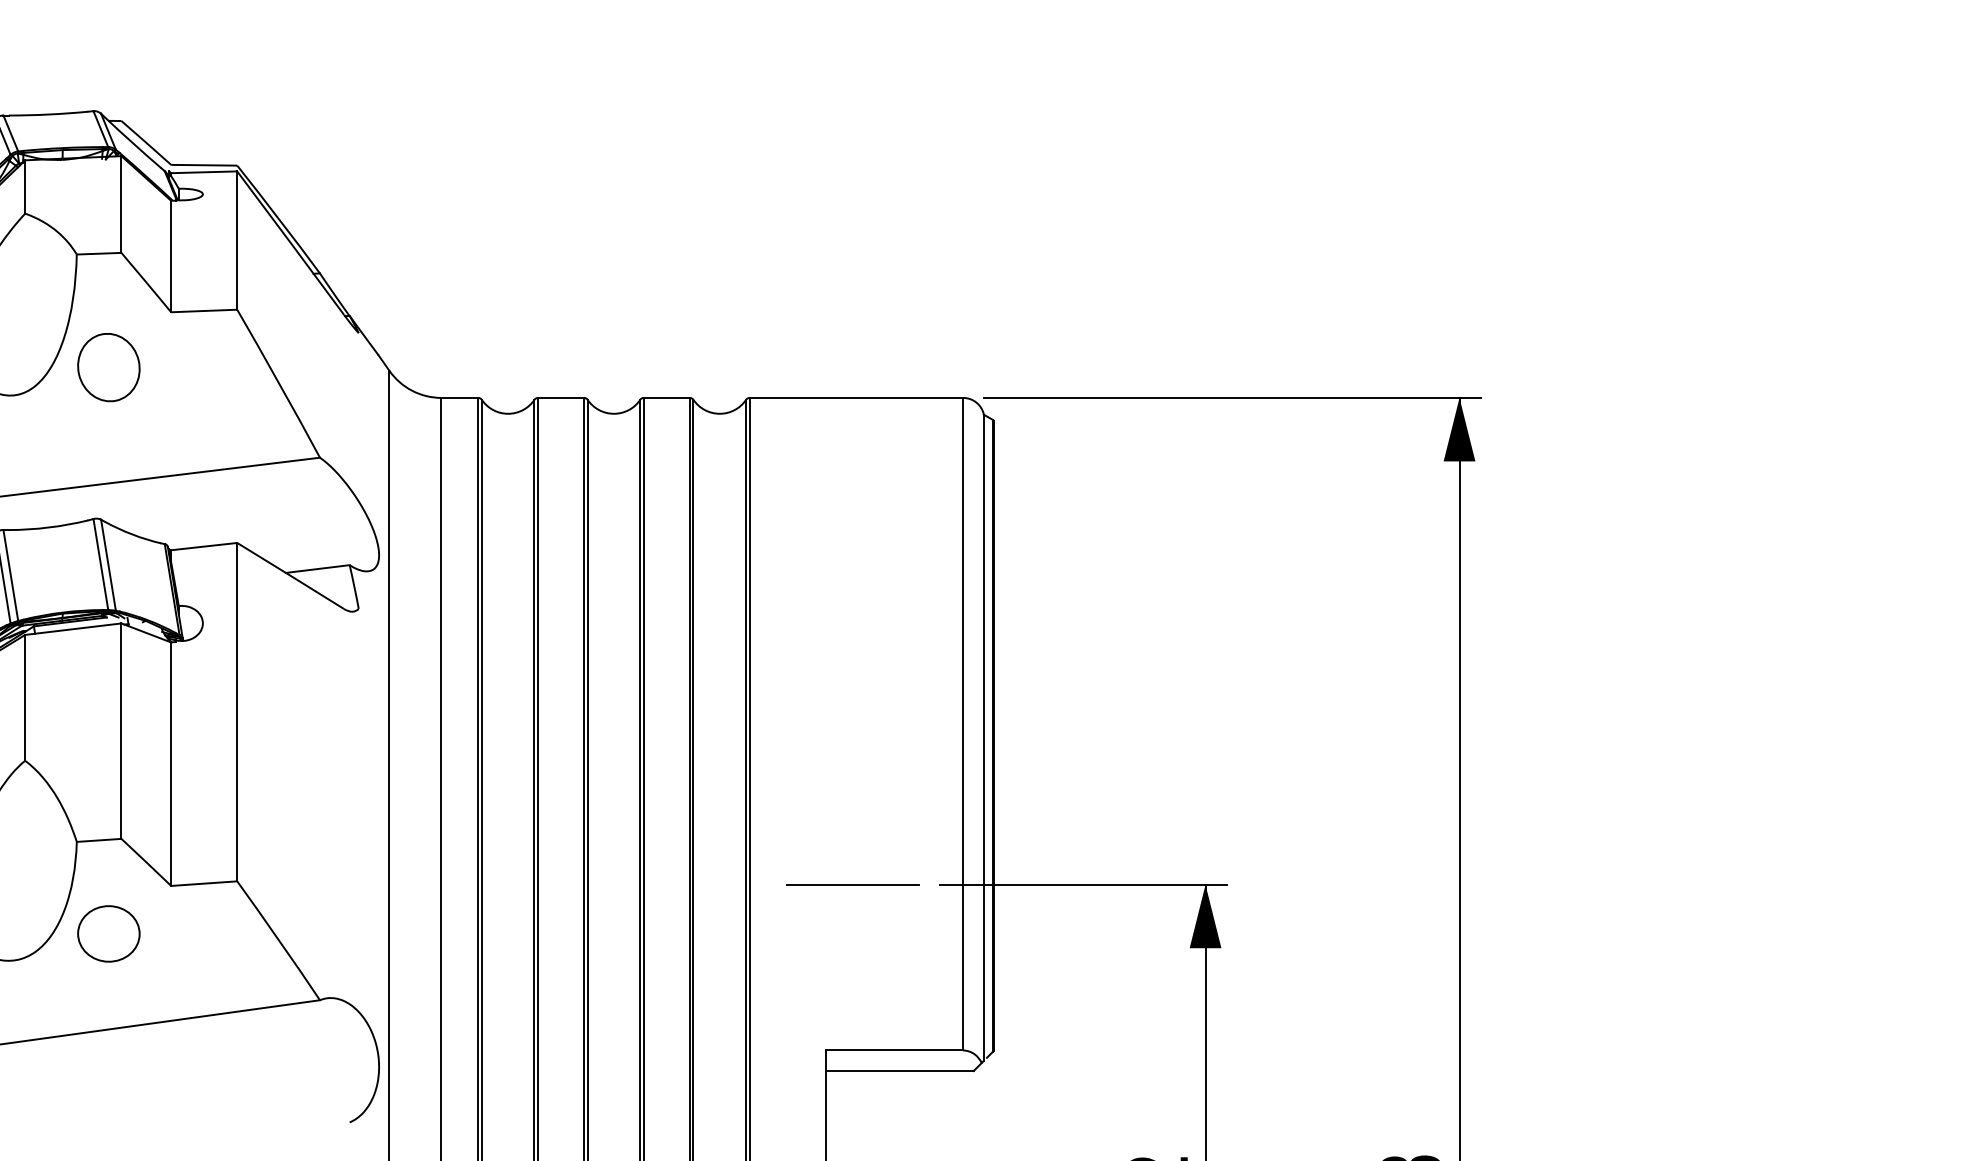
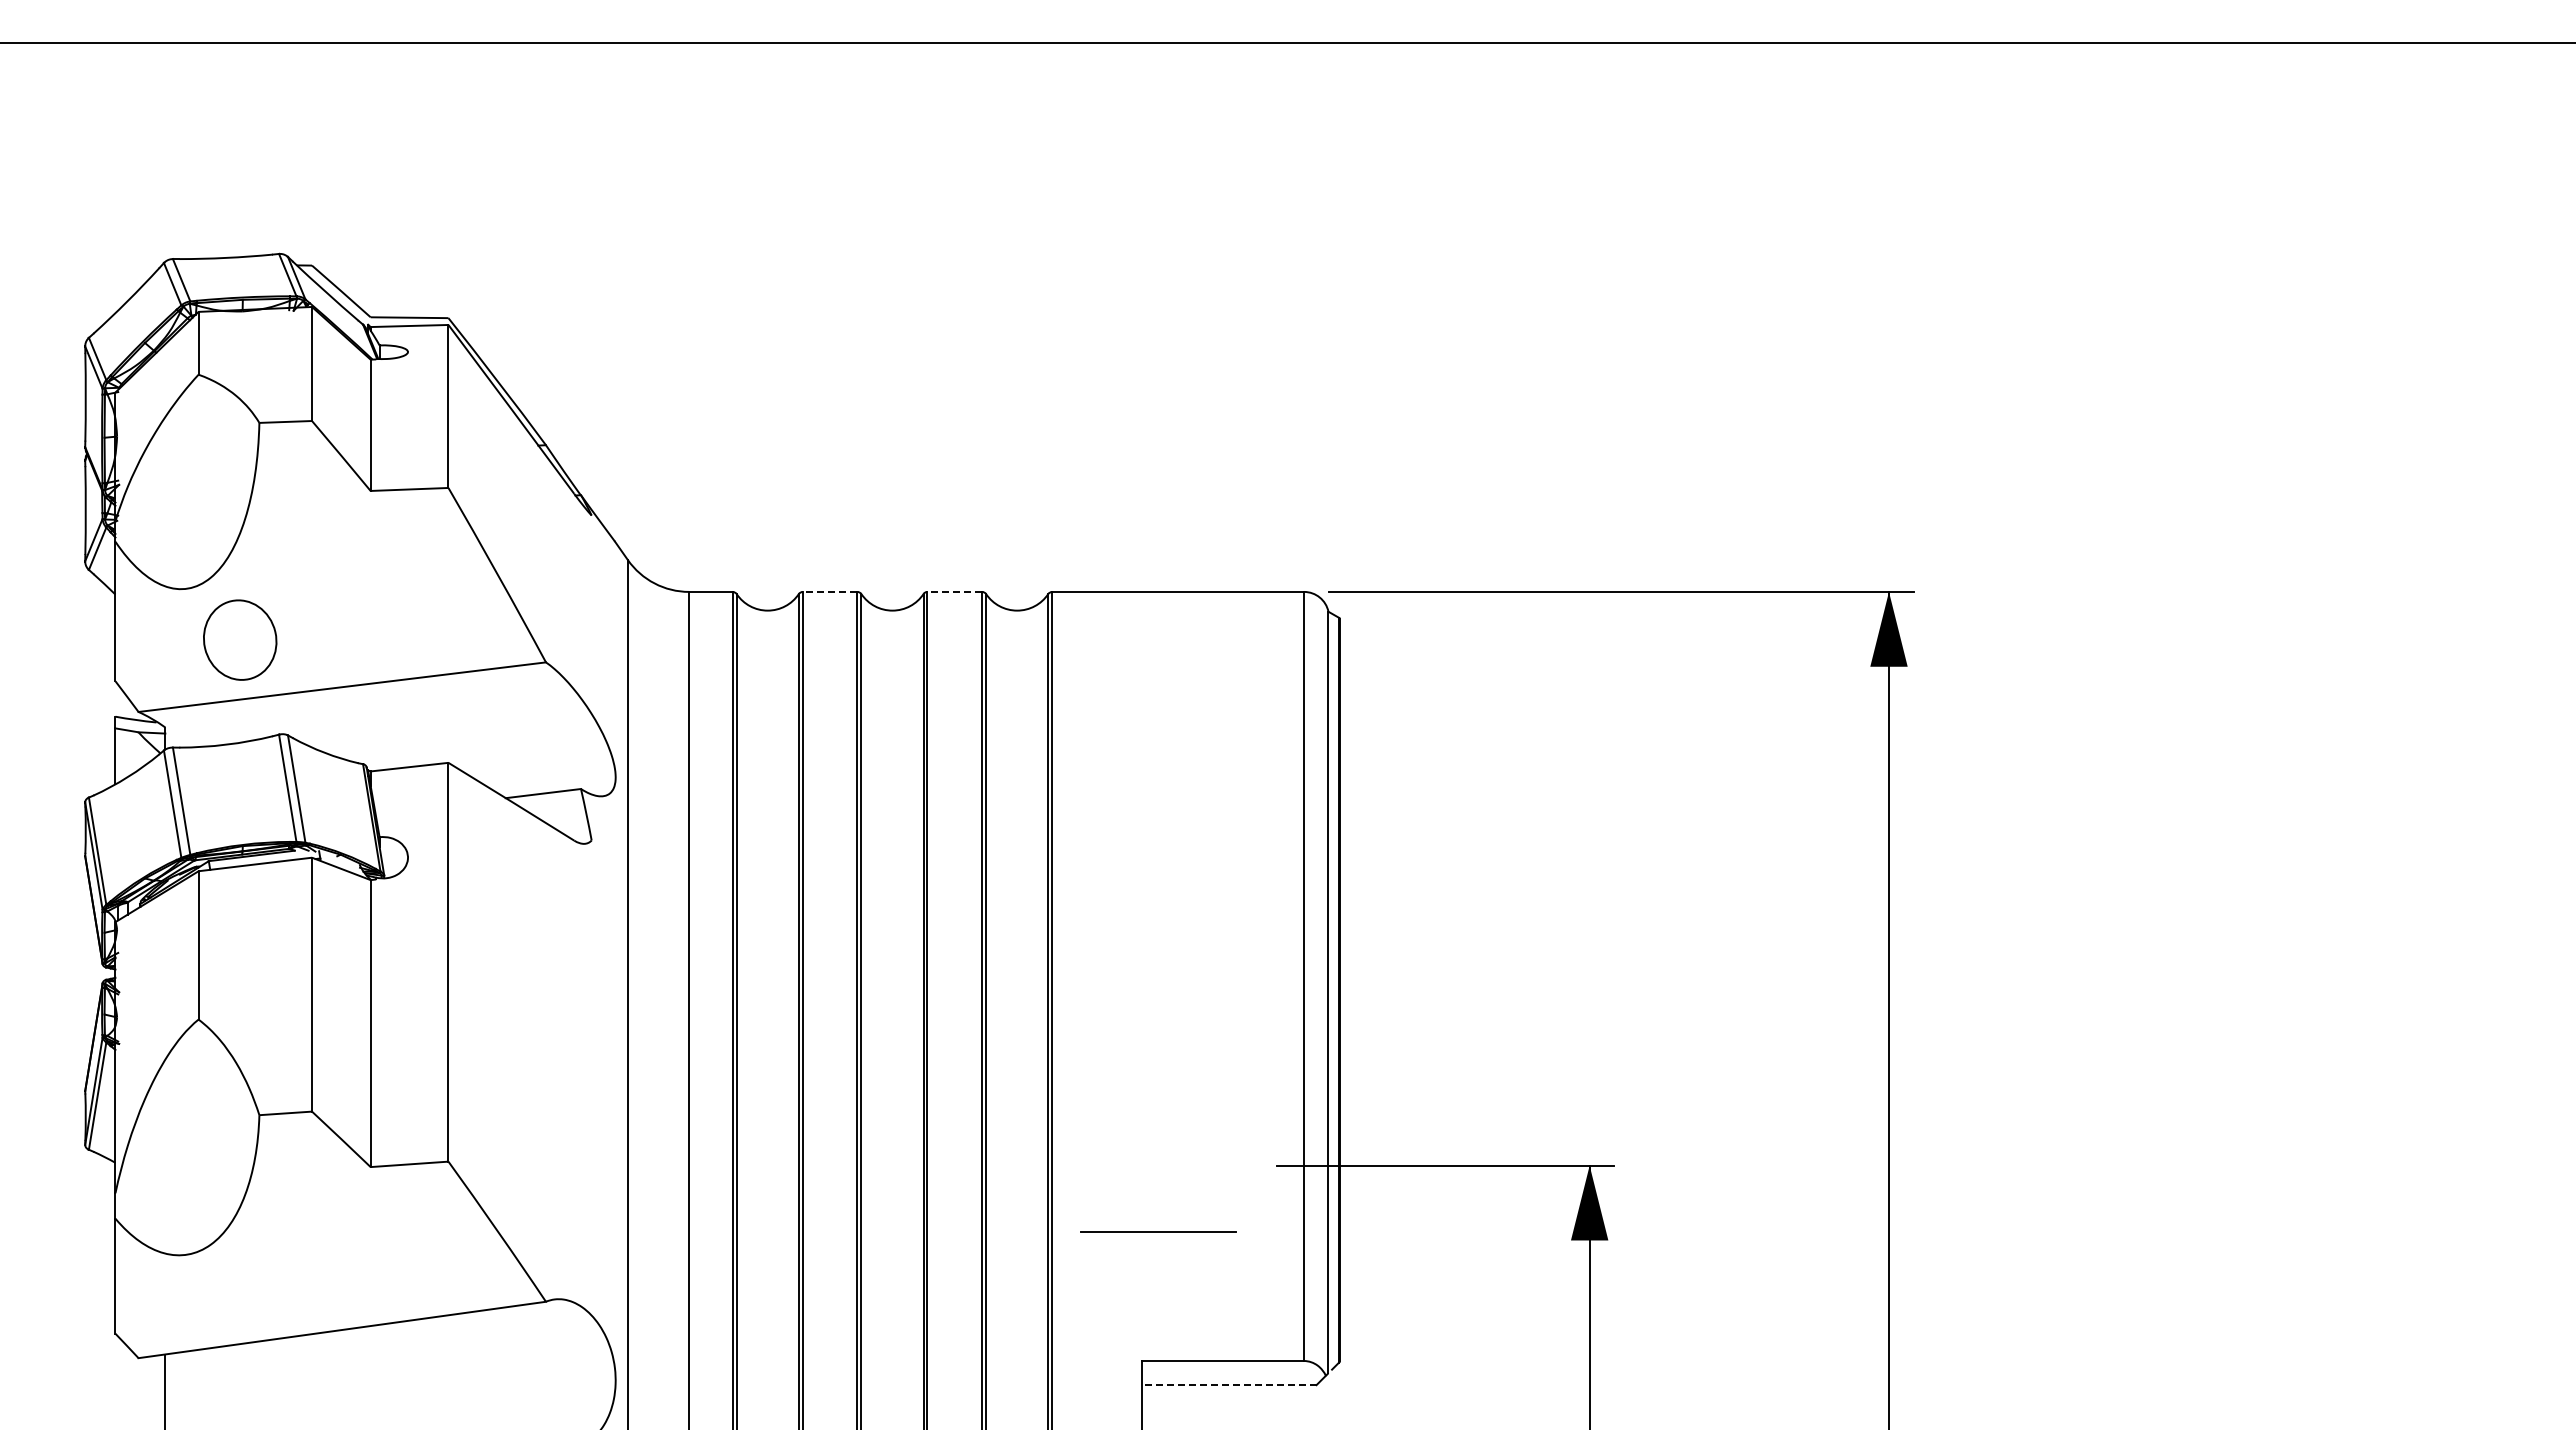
part: (109, 367) -> (240, 639), moved
line: (560, 397) -> (829, 591), solid -> dashed
line: (666, 397) -> (954, 591), solid -> dashed
line: (853, 884) -> (1158, 1231), moved
part: (109, 933) -> (297, 1223), removed
line: (899, 1071) -> (1228, 1385), solid -> dashed

